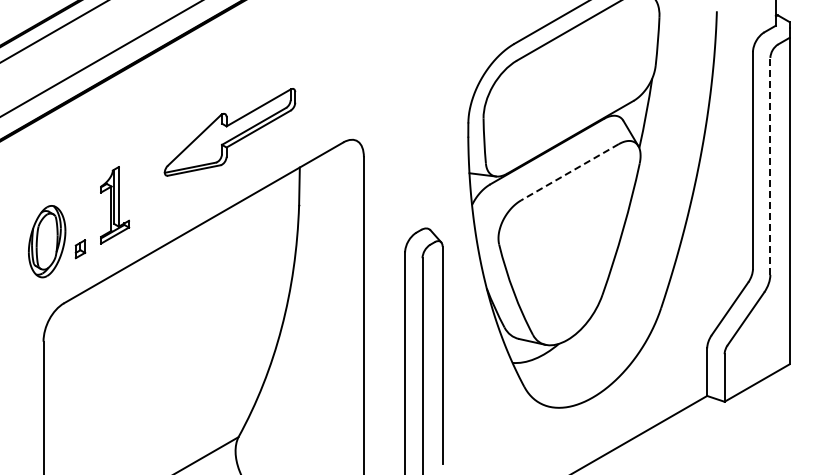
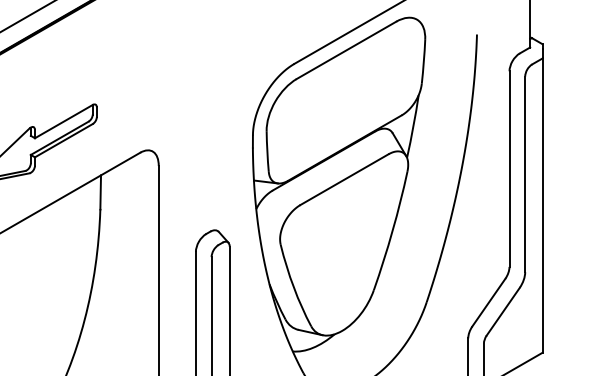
line: (770, 165) -> (525, 173), dashed -> solid
line: (569, 172) -> (344, 179), dashed -> solid

